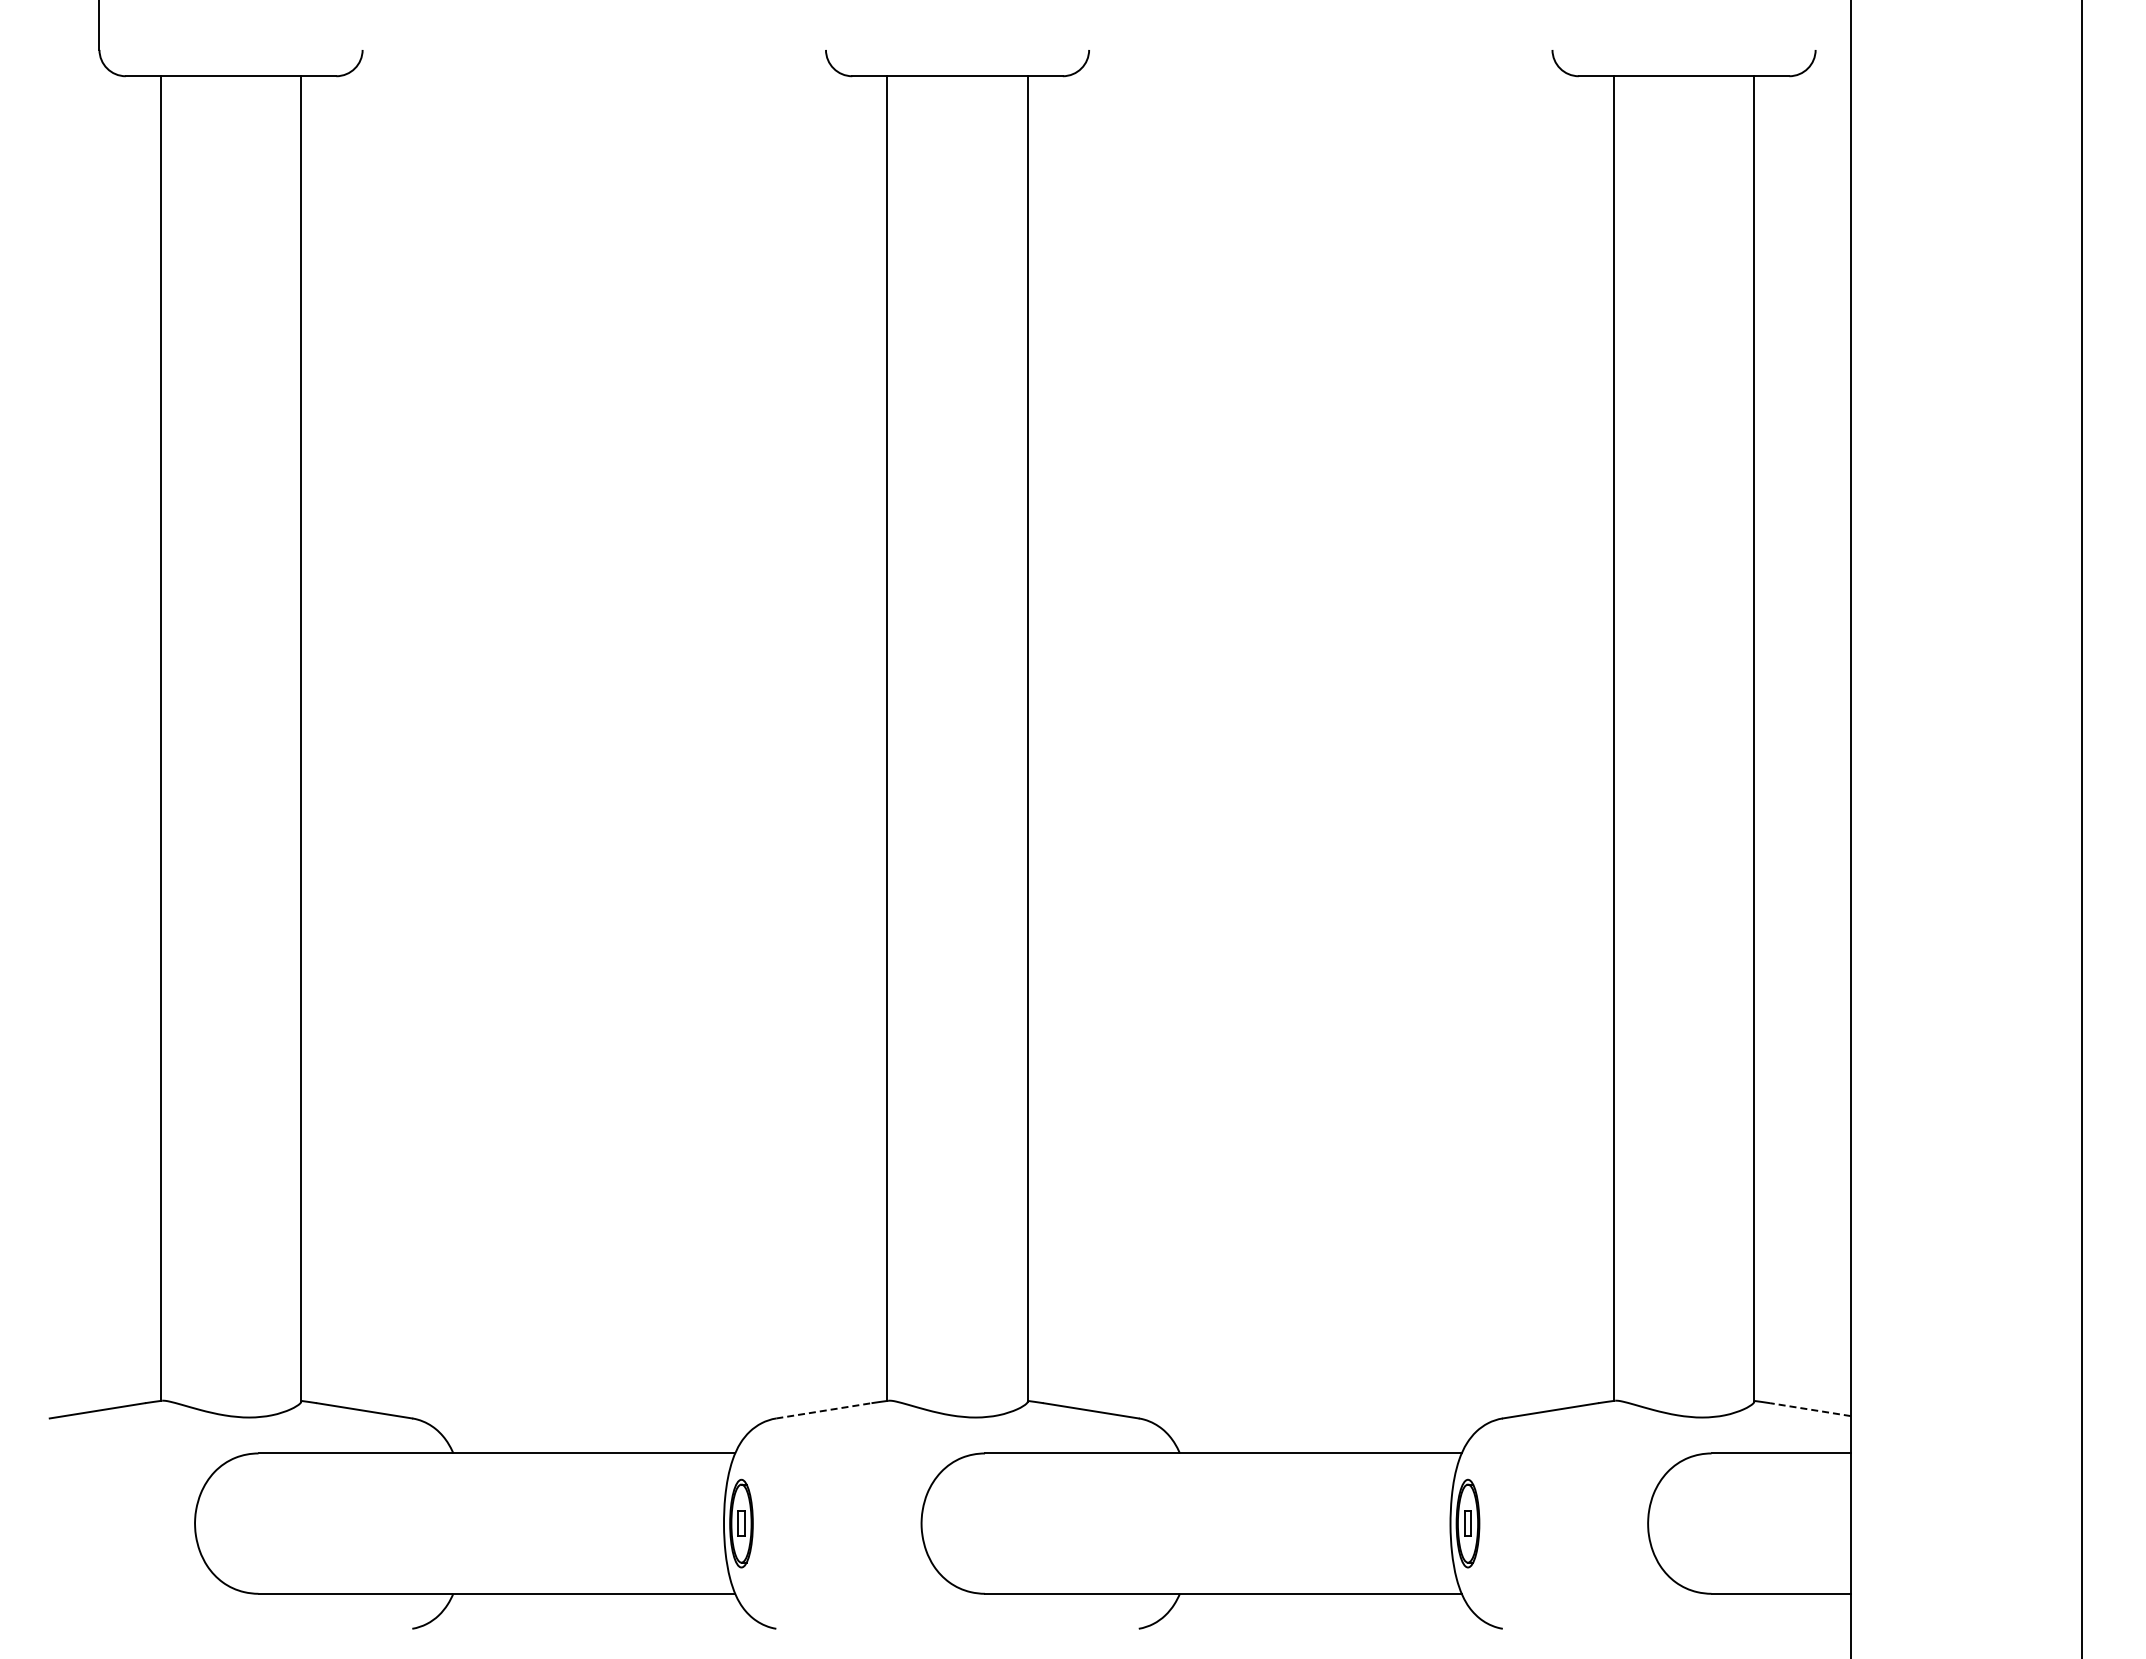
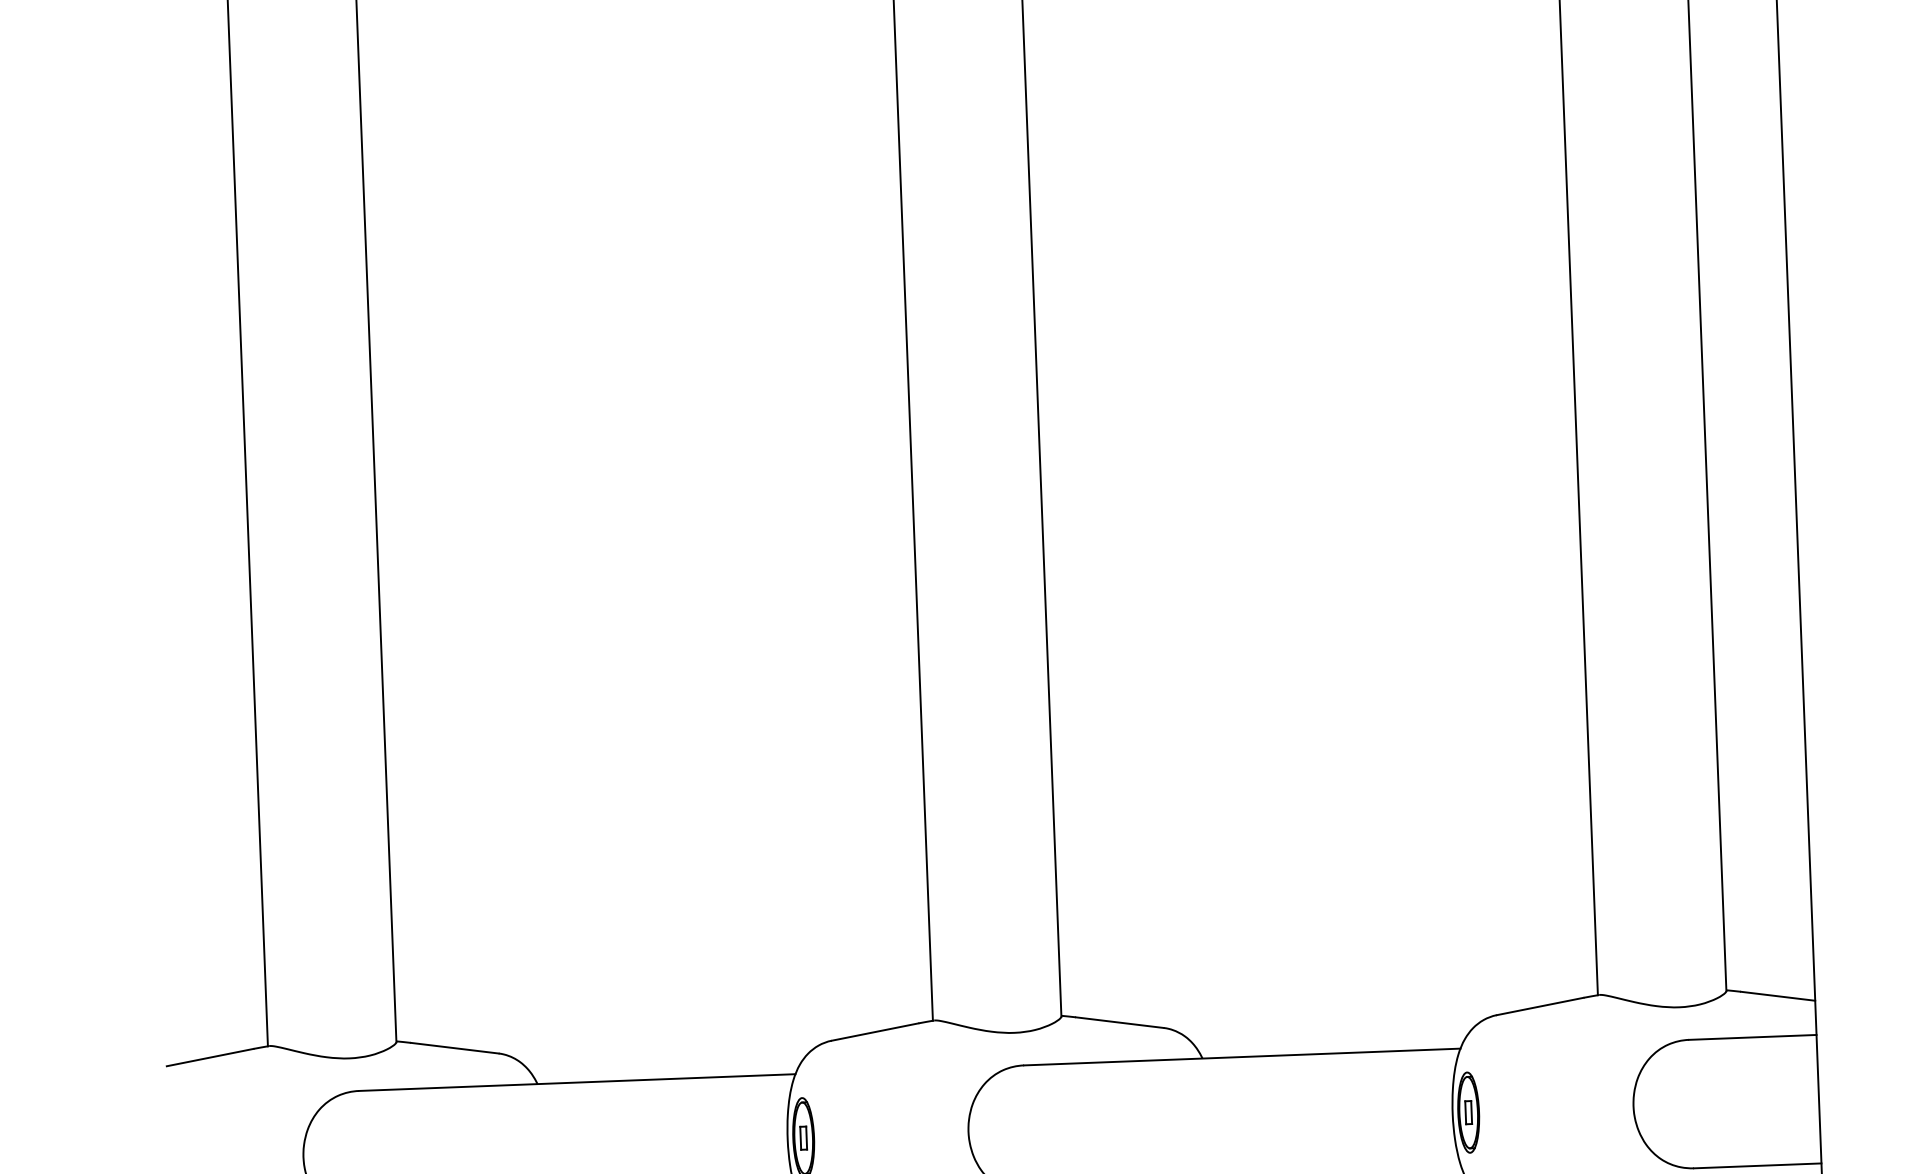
line: (1810, 1409) -> (1778, 996), dashed -> solid
line: (824, 1410) -> (875, 1031), dashed -> solid

